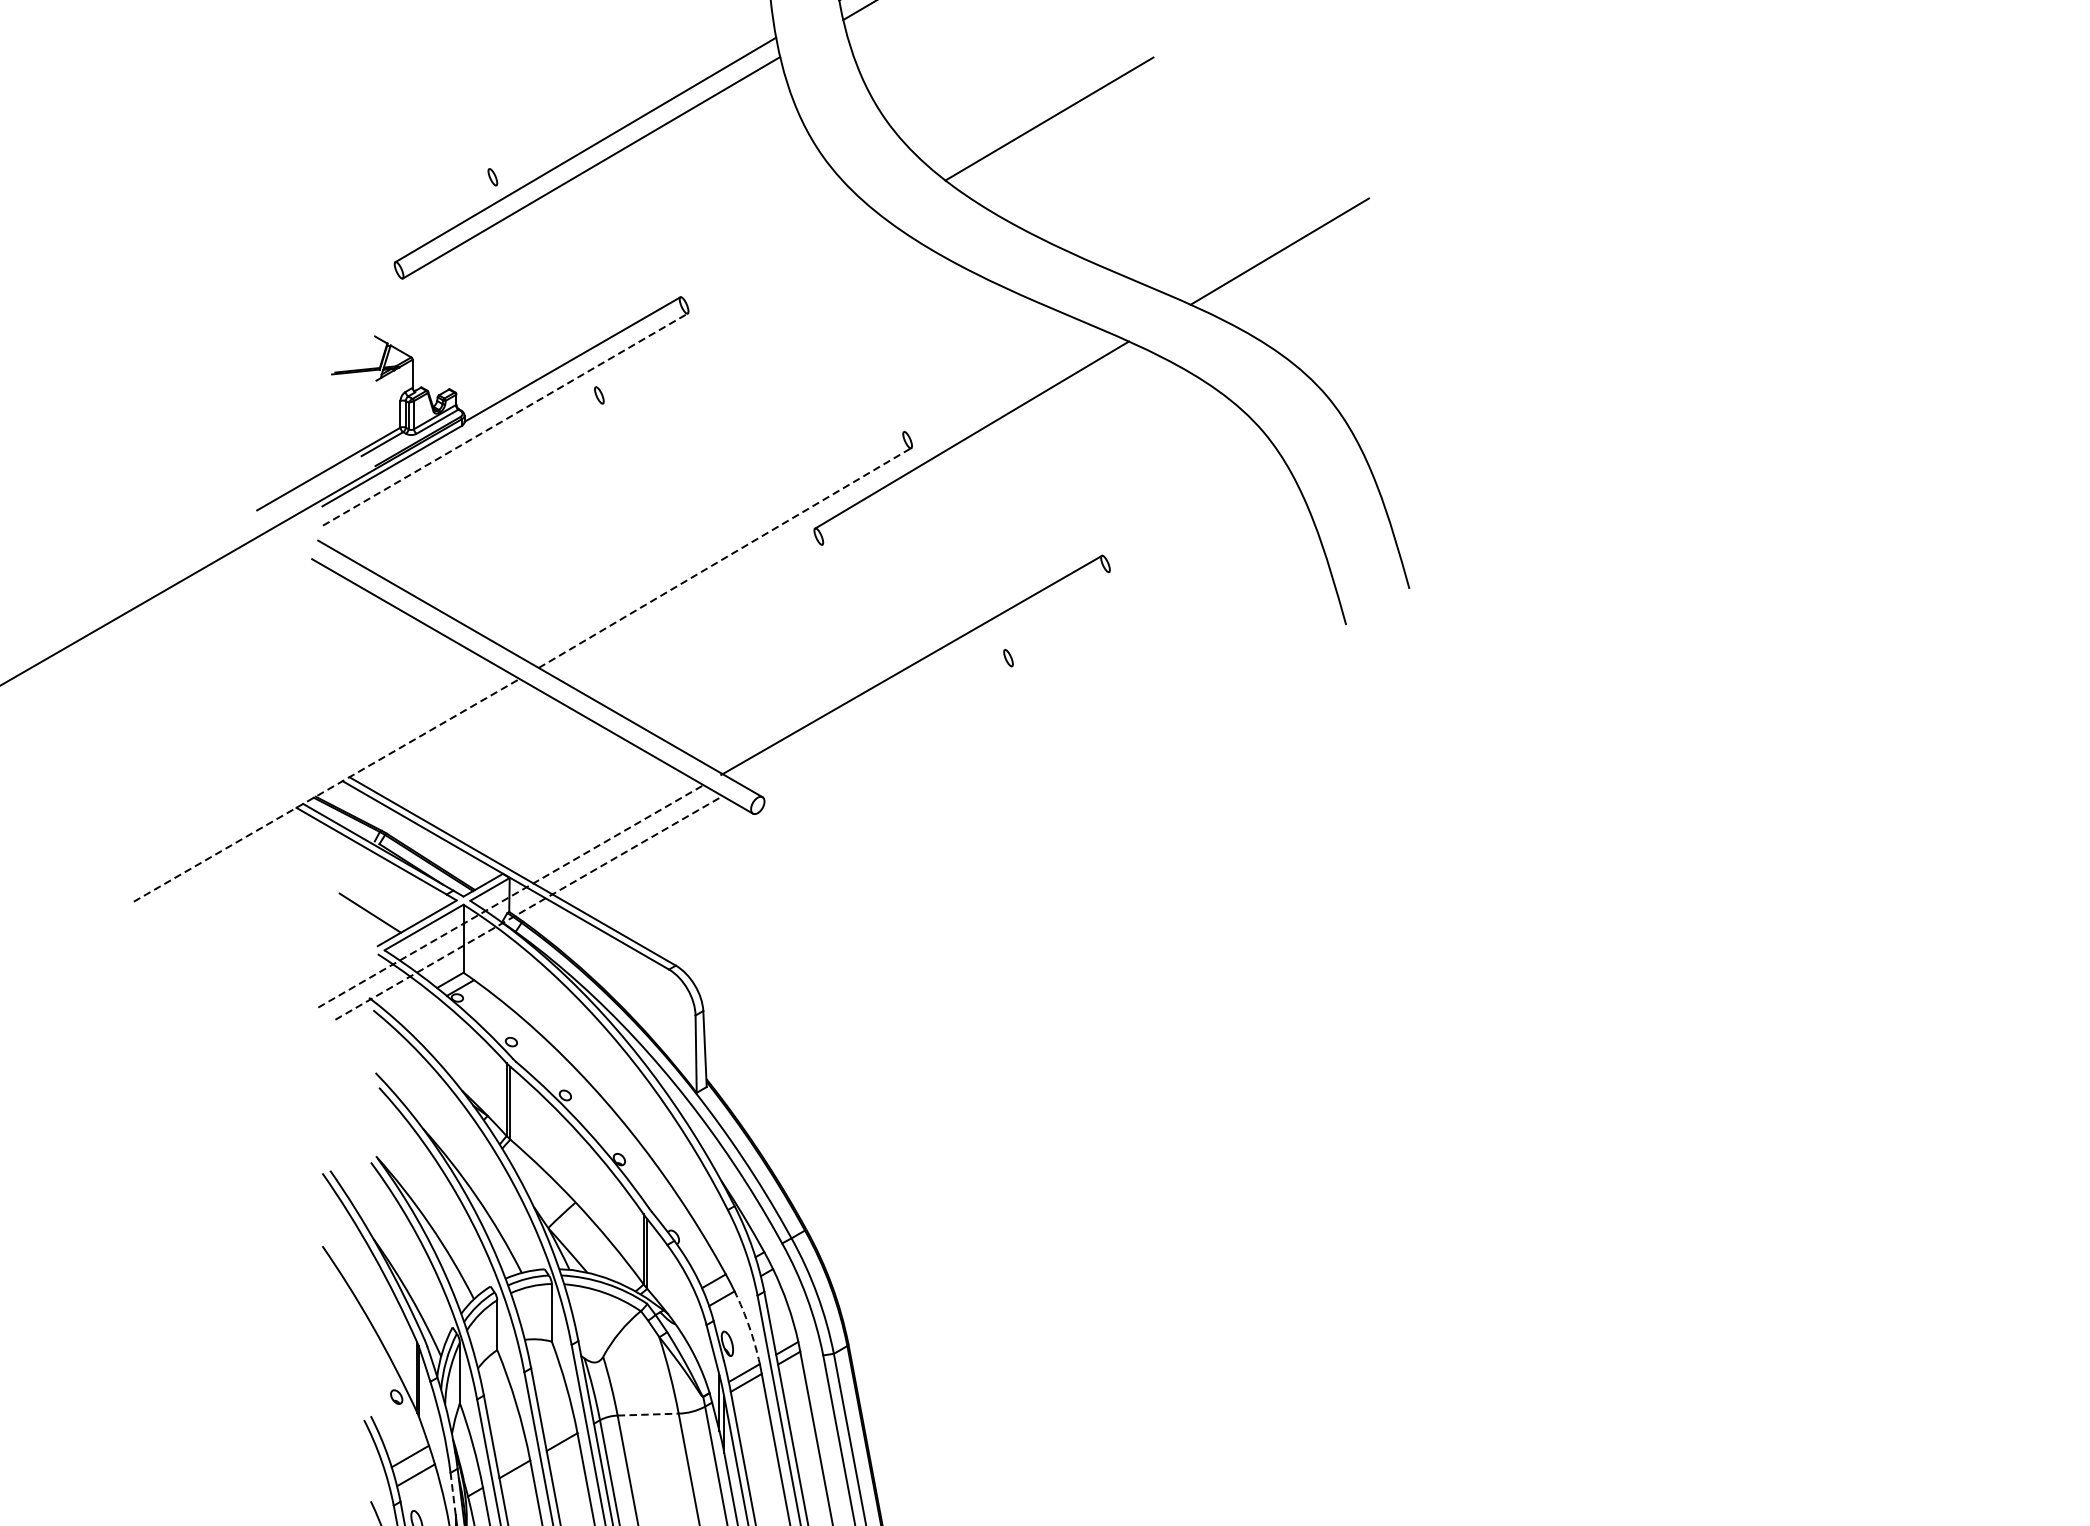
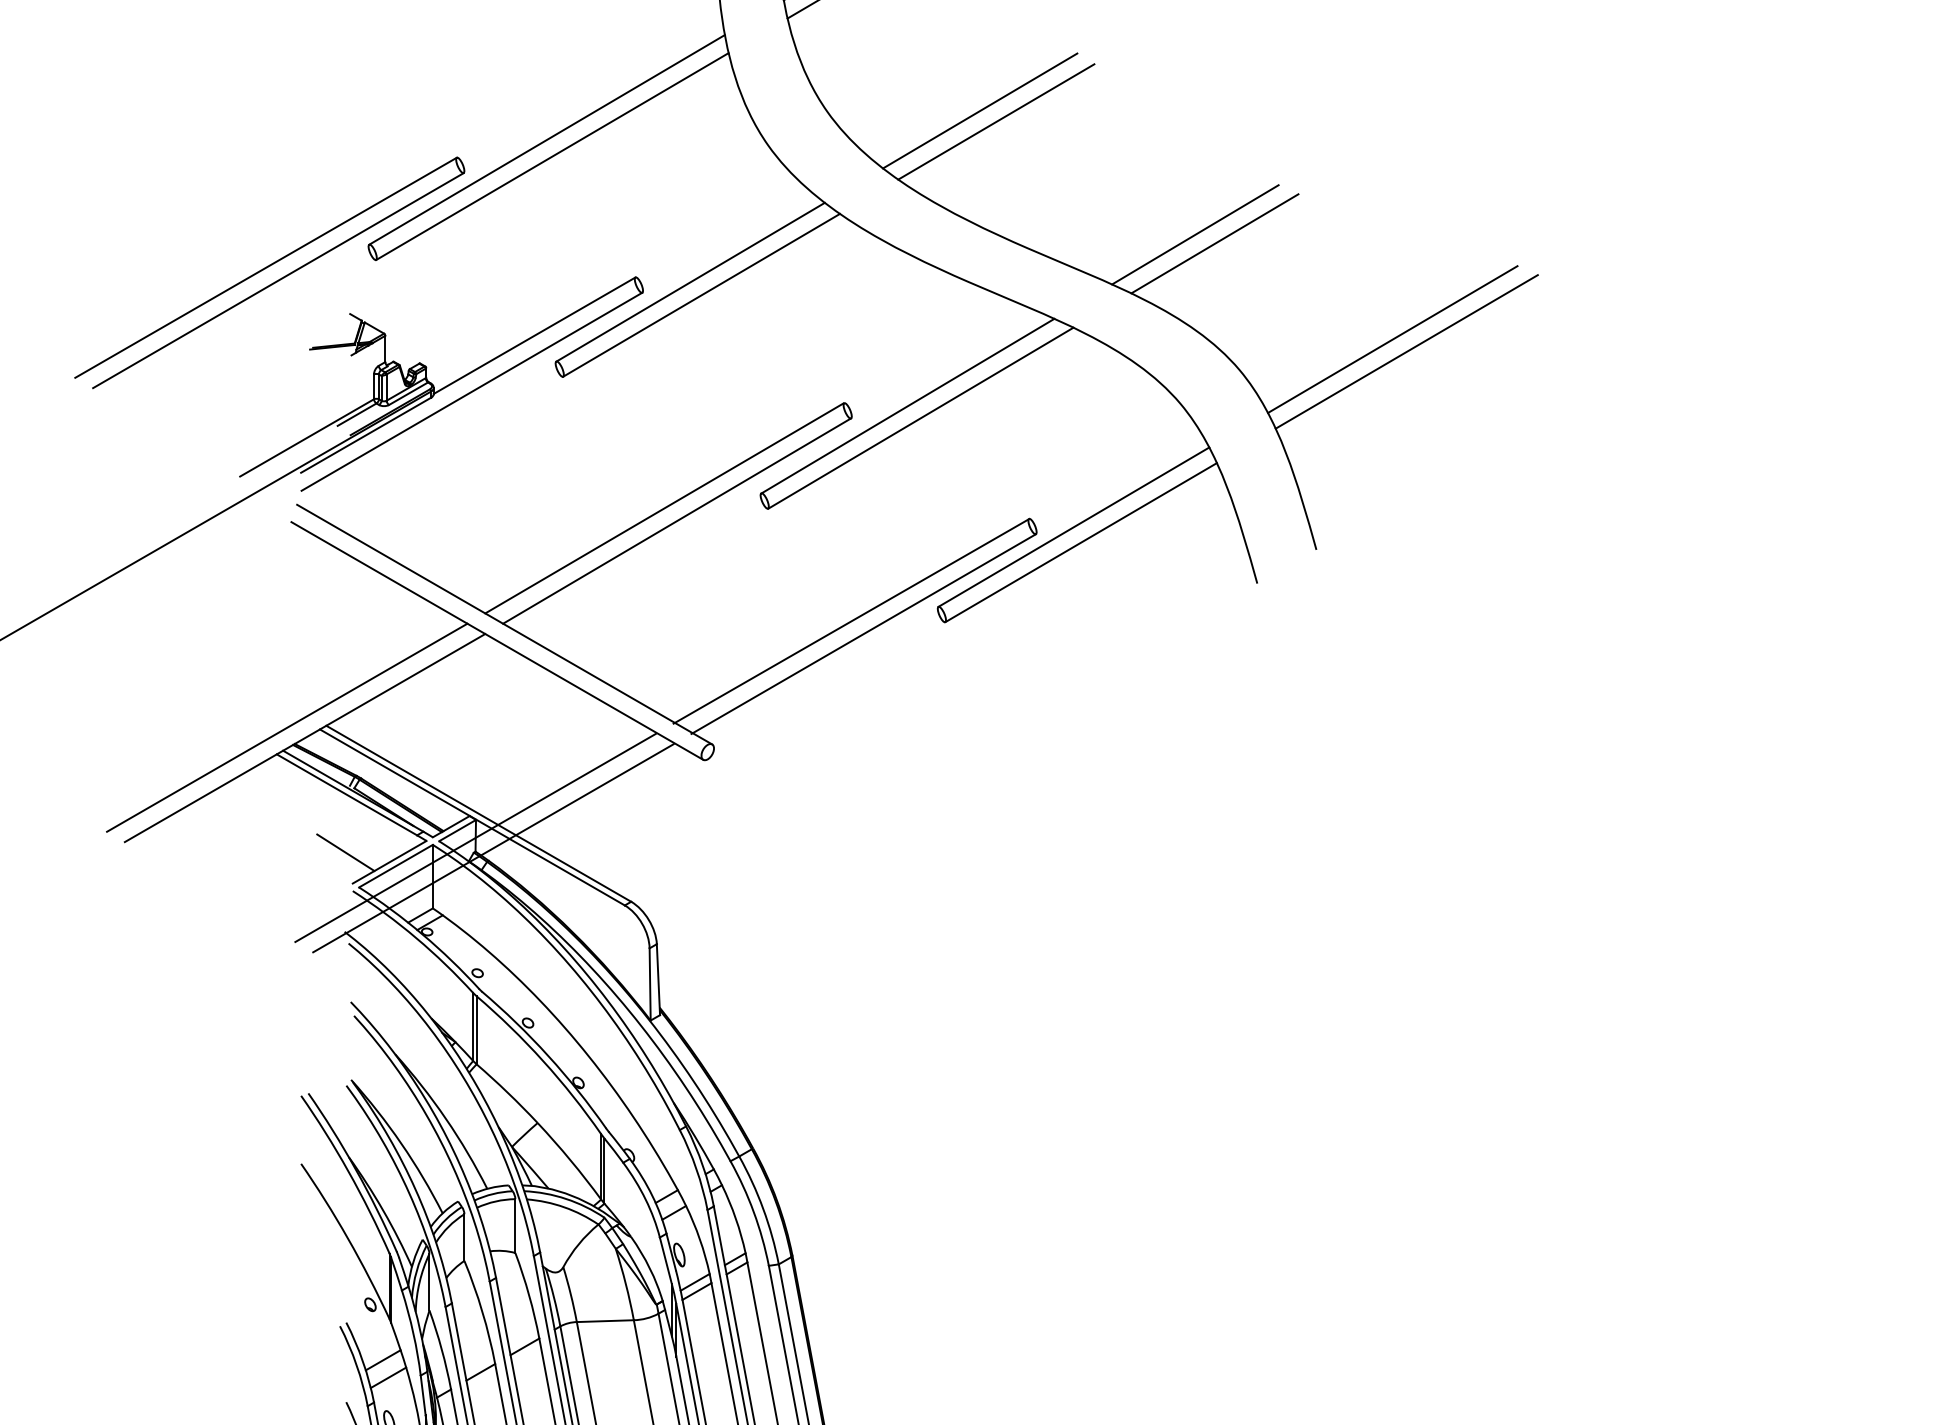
line: (1066, 130) -> (996, 121), added
line: (1300, 260) -> (1214, 243), added
line: (284, 286) -> (265, 267), added
line: (298, 300) -> (278, 280), added
line: (739, 301) -> (690, 281), added
line: (751, 315) -> (701, 294), added
line: (1490, 363) -> (1392, 339), added
line: (1505, 376) -> (1406, 351), added
line: (505, 419) -> (472, 391), dashed -> solid
line: (985, 447) -> (920, 417), added
line: (711, 544) -> (664, 508), added
line: (724, 558) -> (676, 521), dashed -> solid
line: (1149, 563) -> (1073, 526), added
line: (1157, 580) -> (1081, 542), added
line: (924, 678) -> (863, 633), added
line: (307, 779) -> (287, 727), added
line: (327, 789) -> (305, 737), dashed -> solid
line: (509, 897) -> (475, 838), dashed -> solid
line: (528, 908) -> (493, 848), dashed -> solid
arc: (748, 1327) -> (699, 1239), dashed -> solid
line: (648, 1414) -> (605, 1321), dashed -> solid
line: (453, 1494) -> (423, 1395), dashed -> solid

